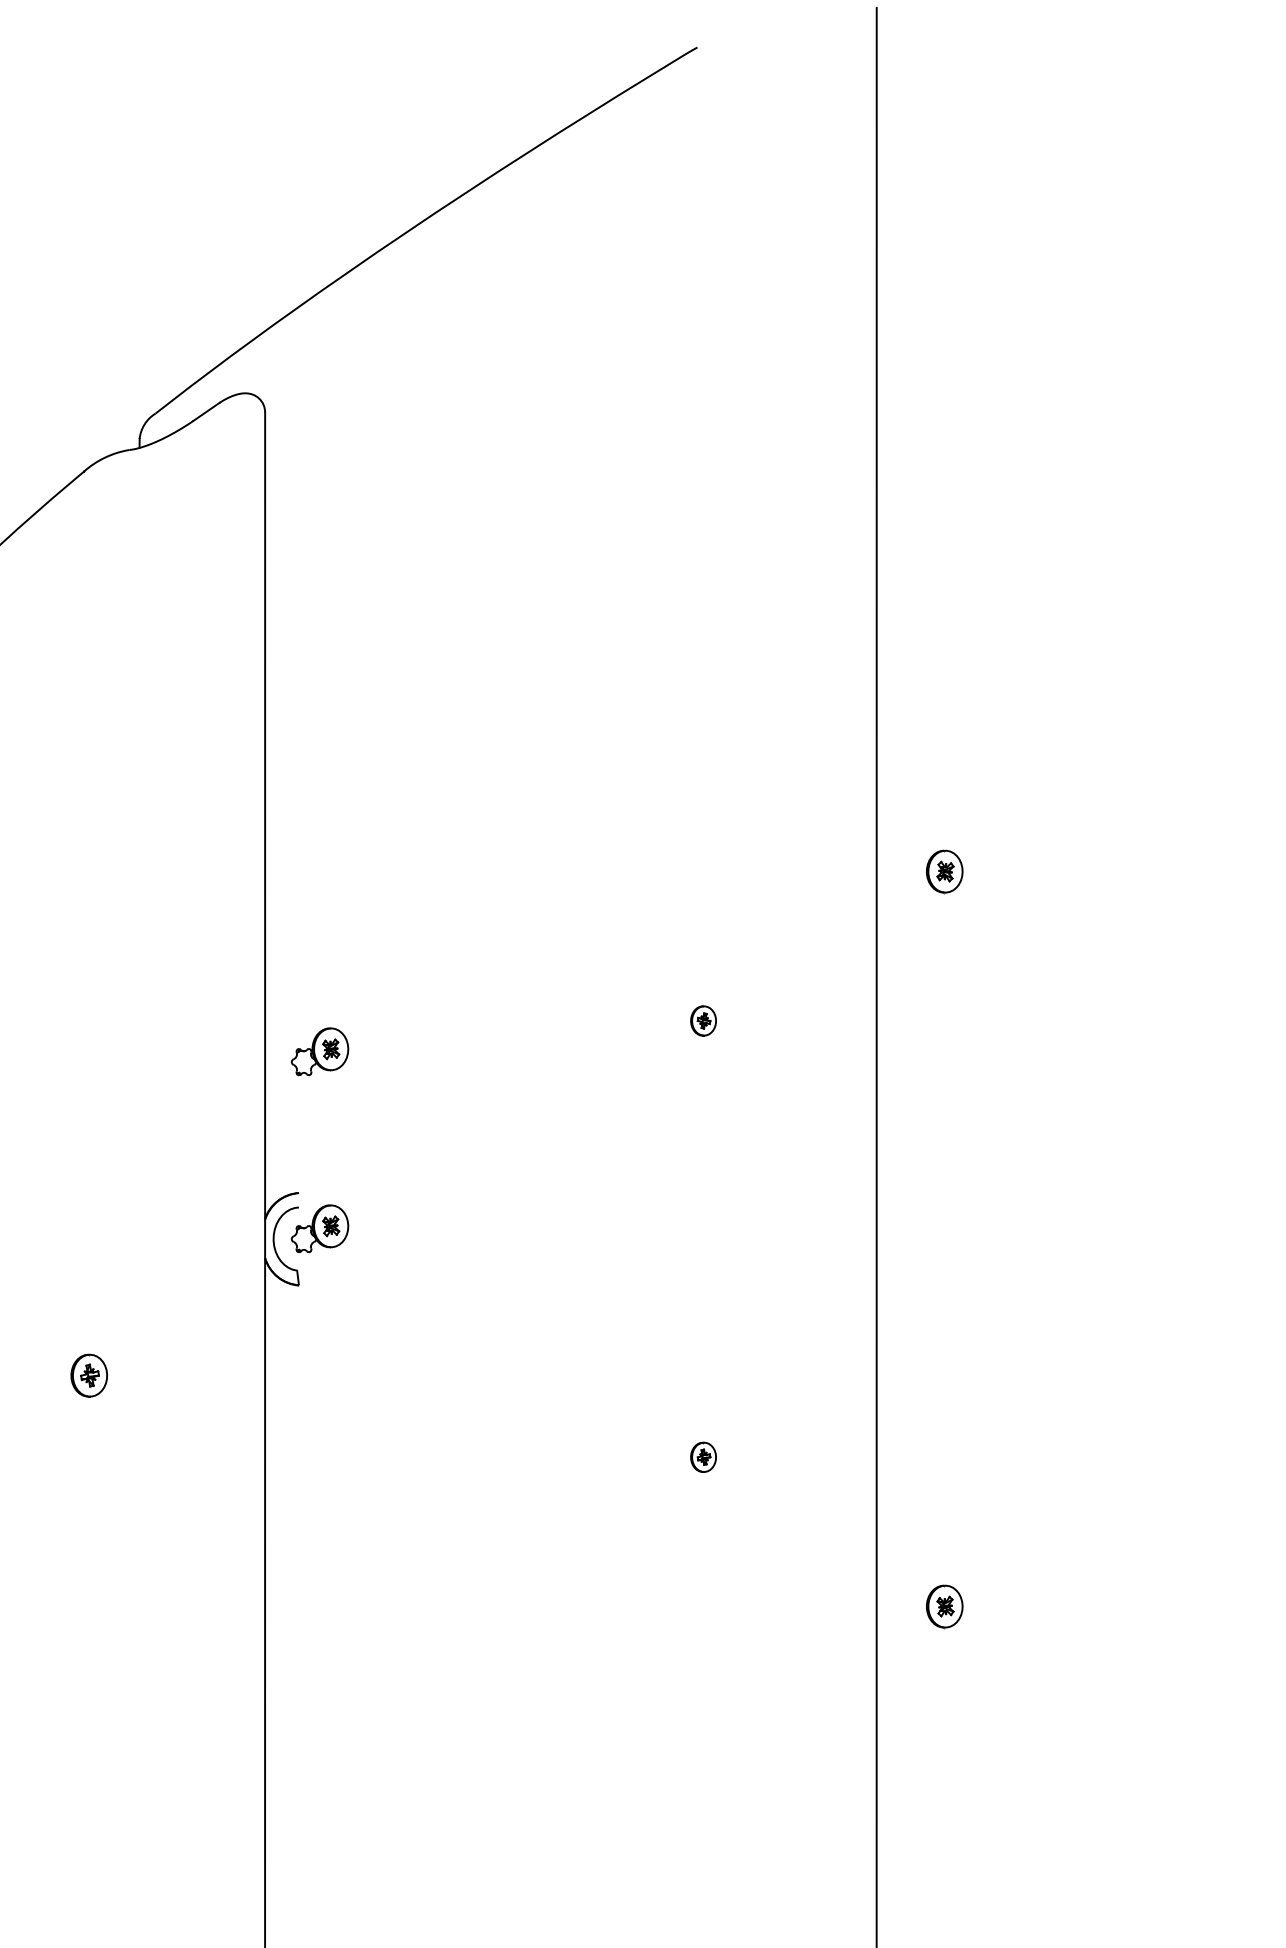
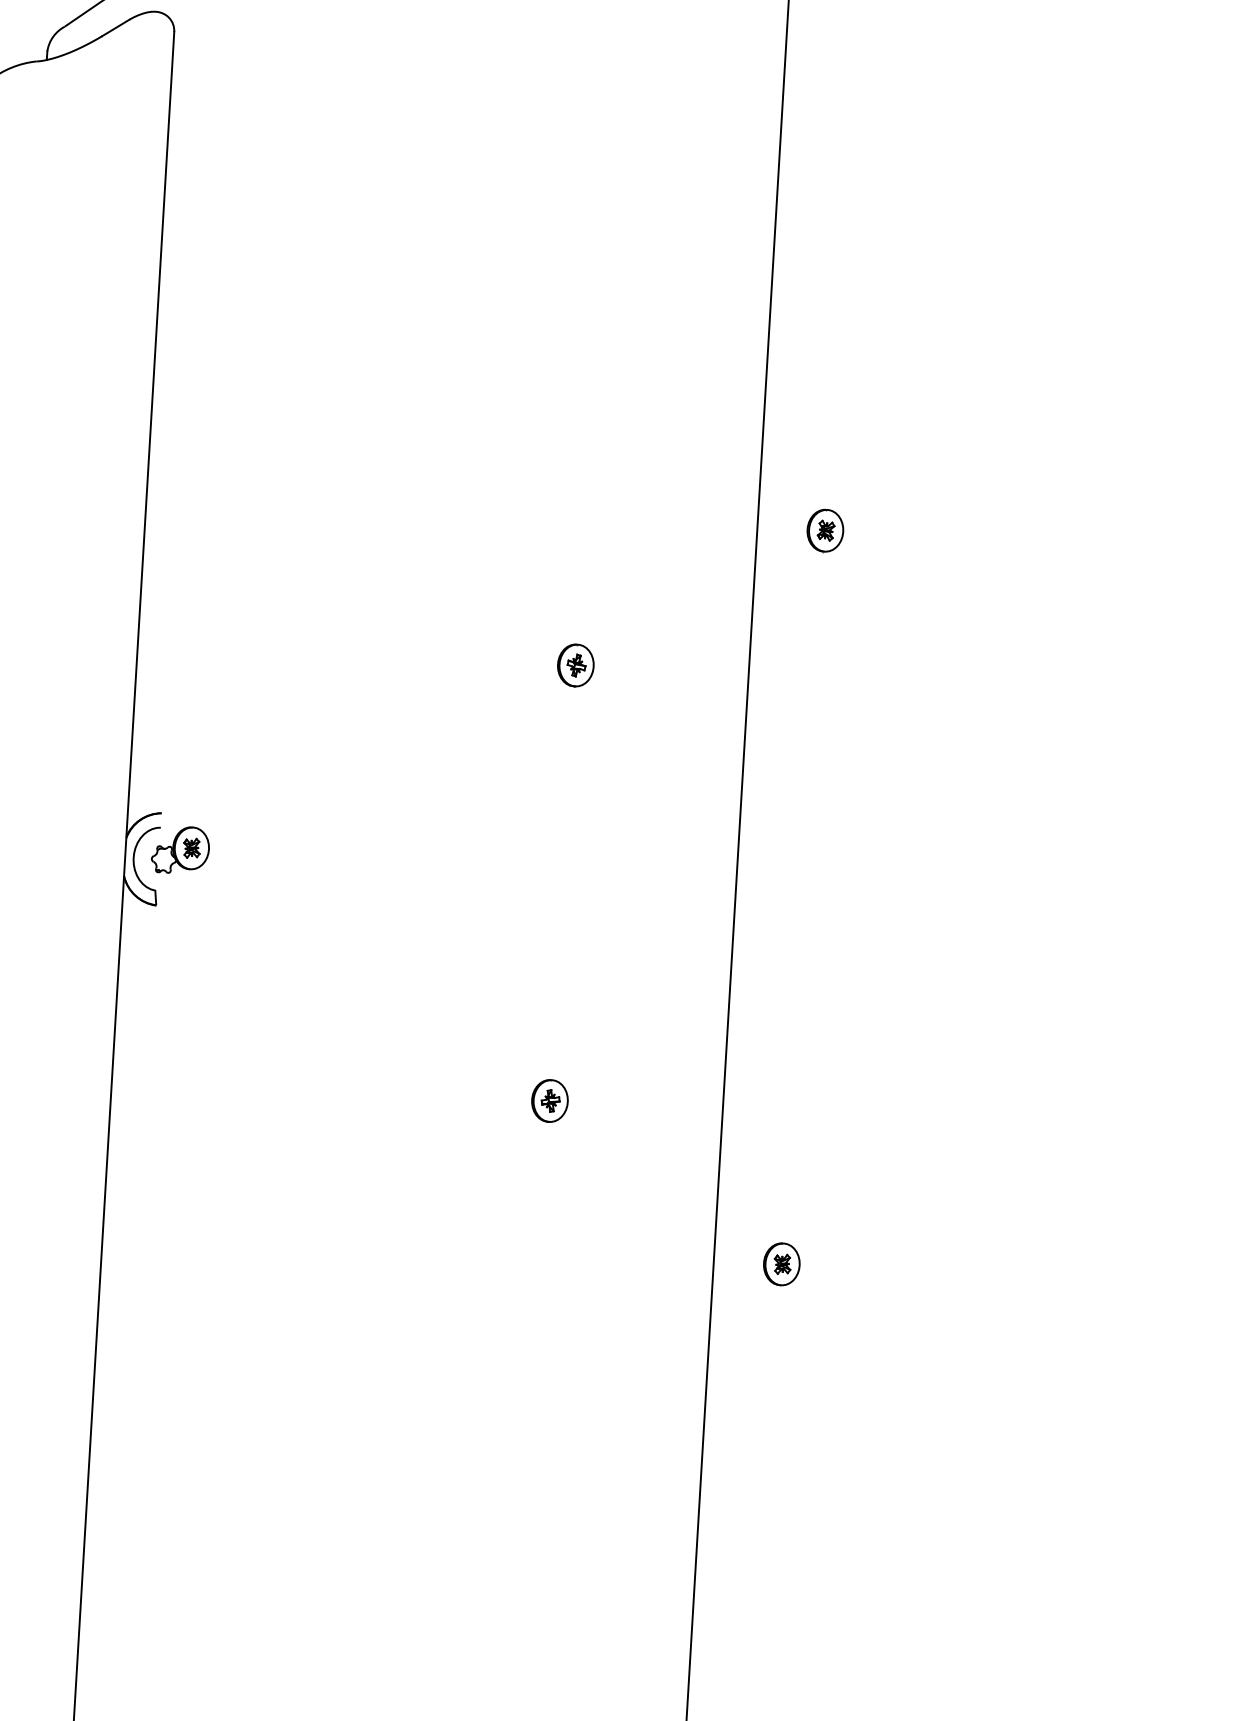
part: (703, 1020) -> (575, 665), size x1.43
part: (319, 1051) -> (190, 673), removed
part: (703, 1457) -> (549, 1101), size x1.43

